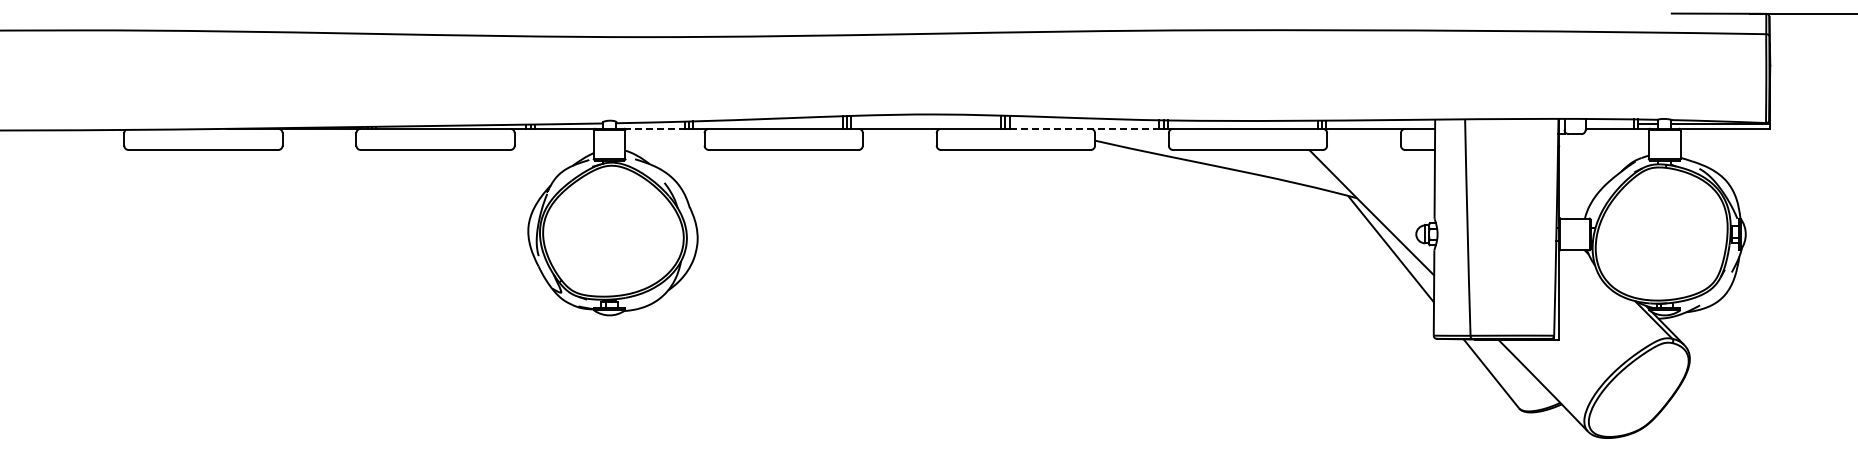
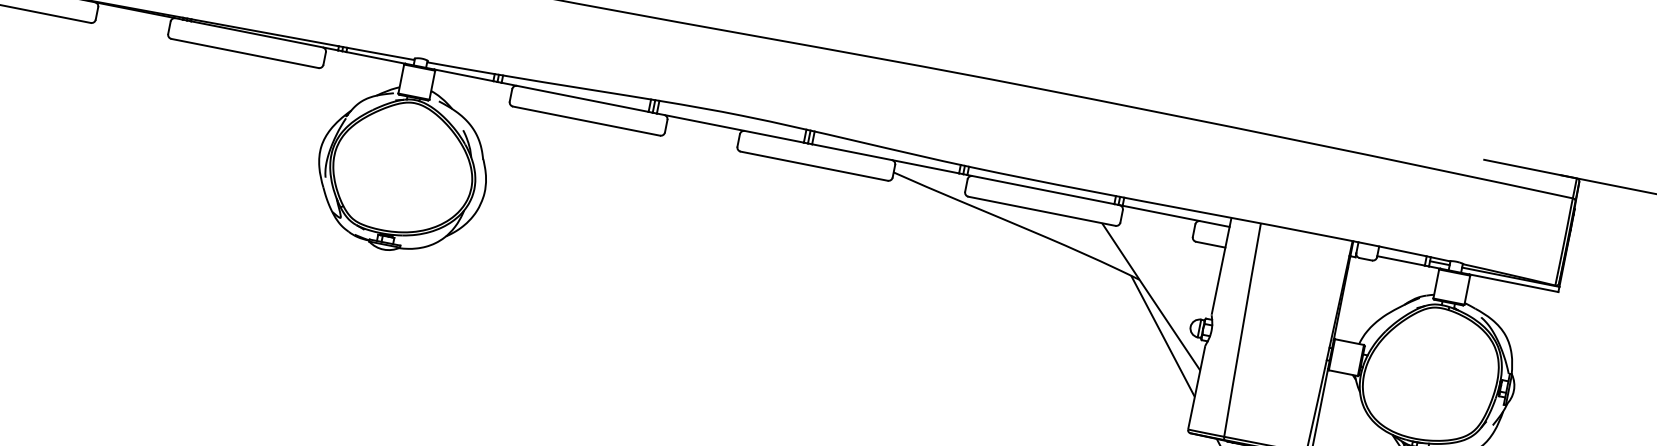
line: (654, 128) -> (463, 74), dashed -> solid
line: (1084, 128) -> (885, 158), dashed -> solid

